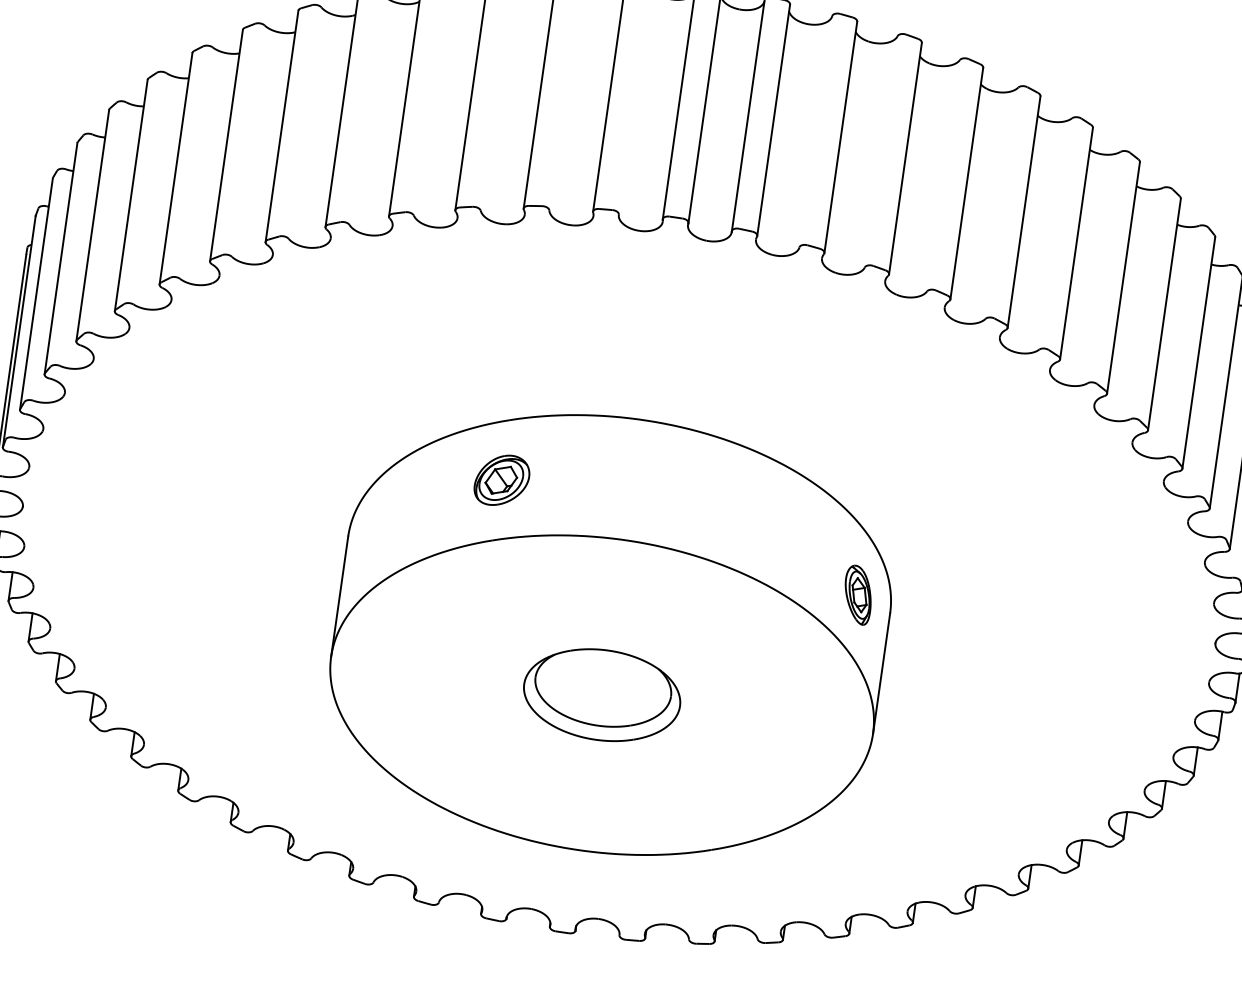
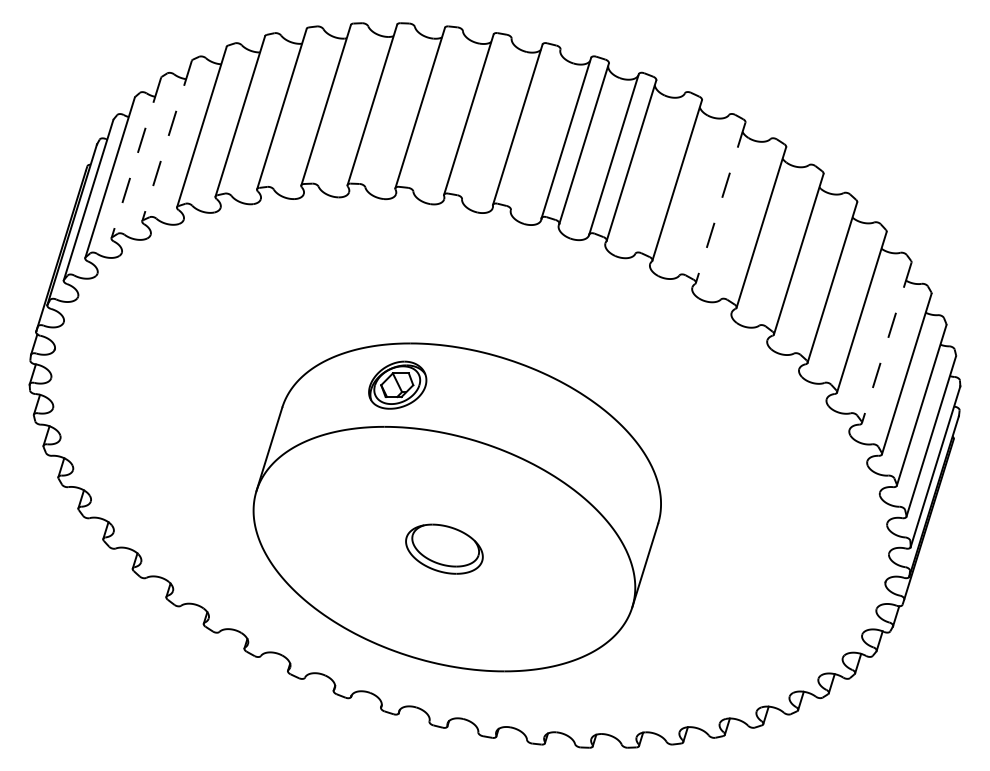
line: (905, 158) -> (720, 202), solid -> dashed
line: (131, 194) -> (167, 140), solid -> dashed
line: (92, 224) -> (136, 157), solid -> dashed
line: (1164, 314) -> (886, 342), solid -> dashed
part: (501, 479) -> (397, 384), size x1.4
part: (858, 595) -> (637, 507), removed
part: (602, 695) -> (444, 549), size x0.7

